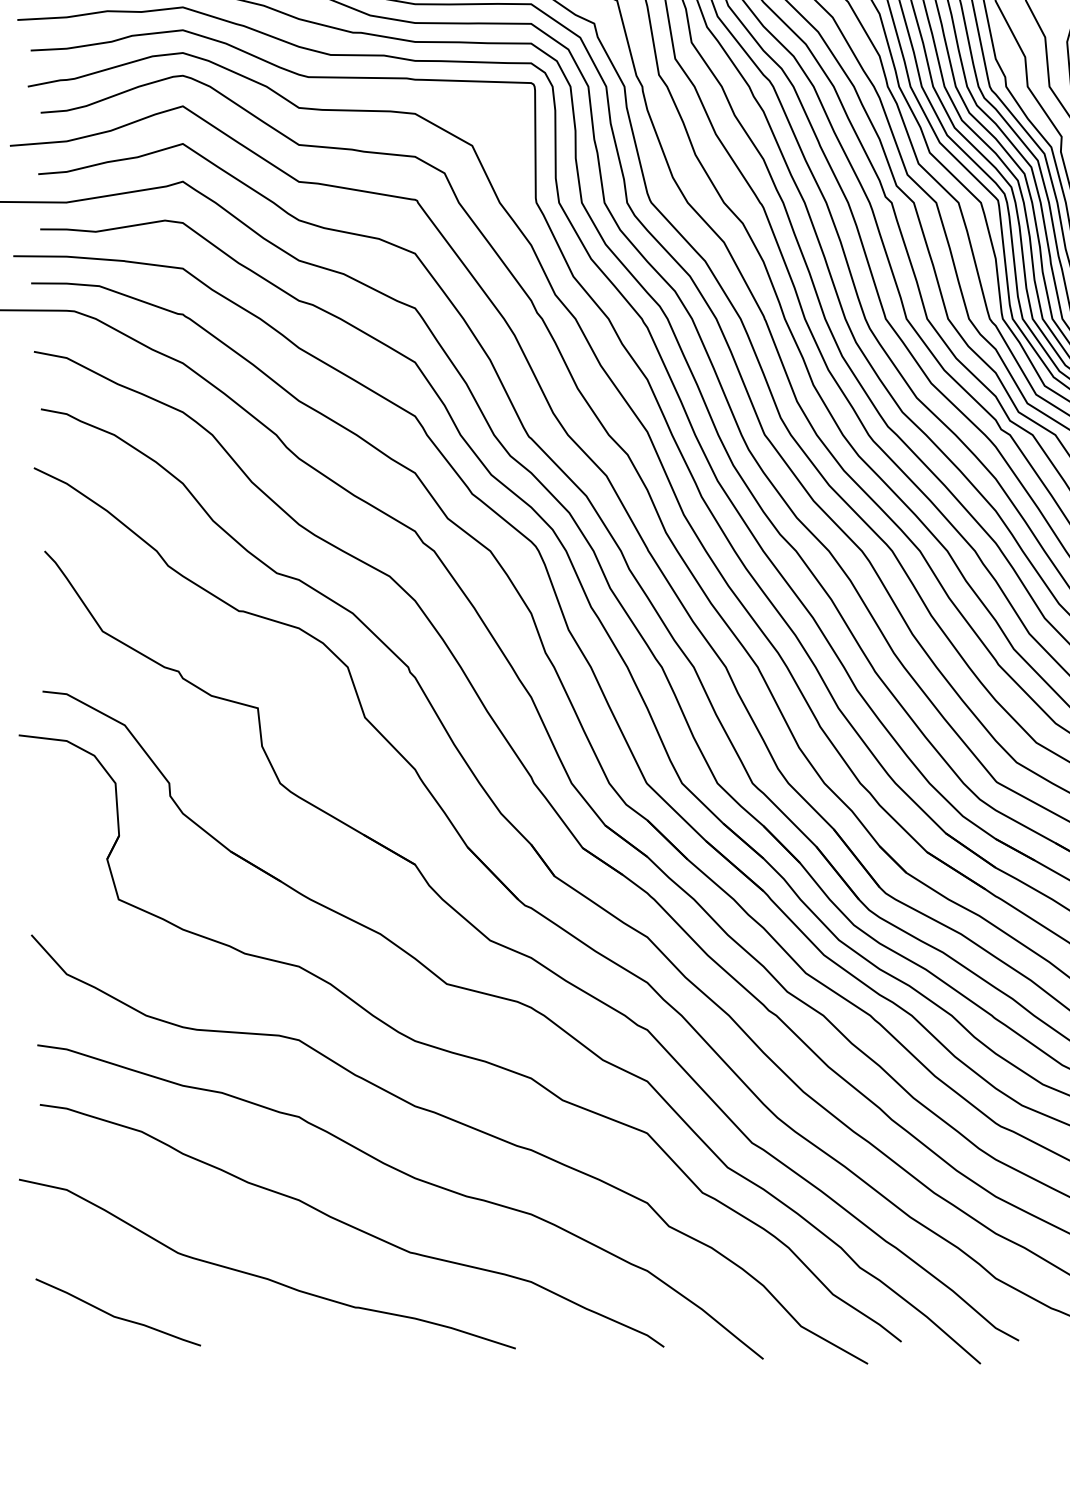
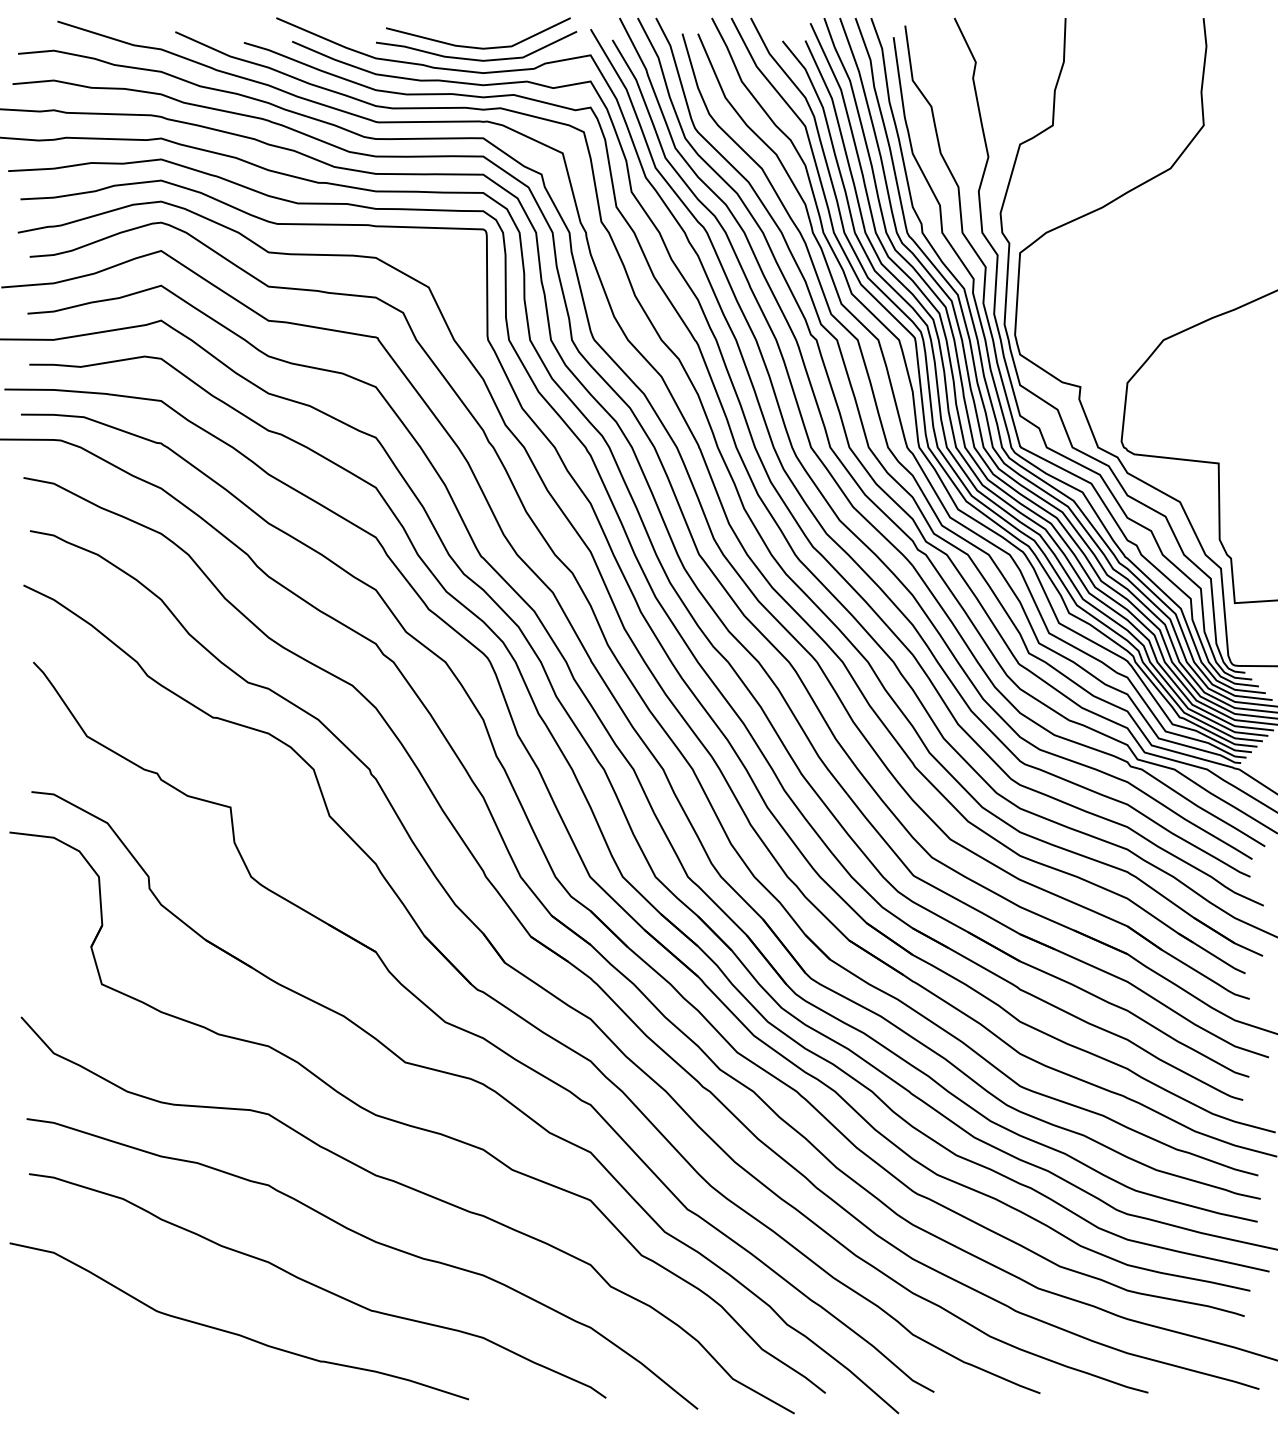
curve: (117, 1316) -> (100, 1369), removed

